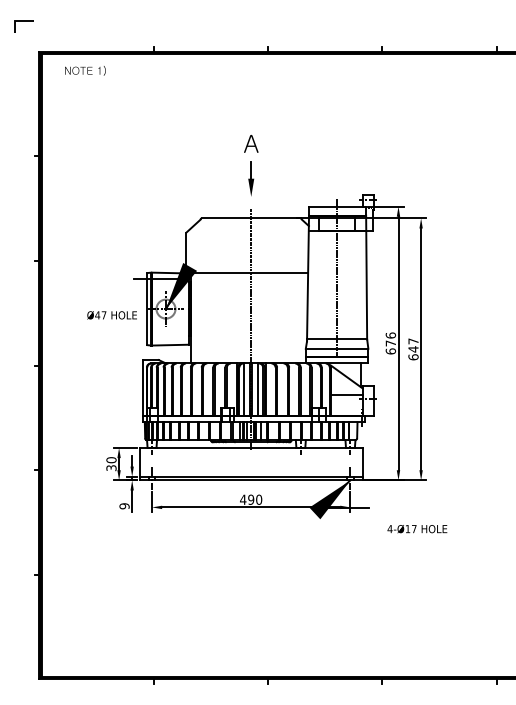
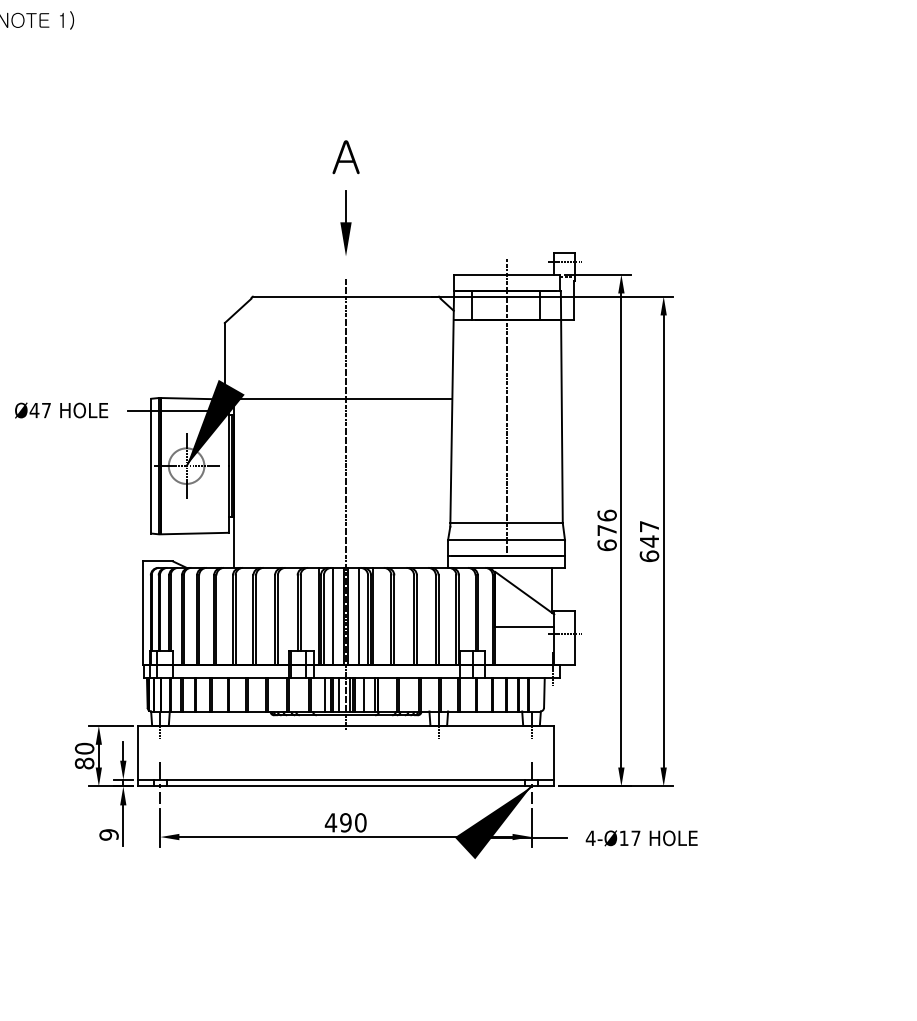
text: (111, 315) -> (60, 410), moved
text: (111, 468) -> (84, 764), 30 -> 80
text: (417, 529) -> (641, 839), moved

